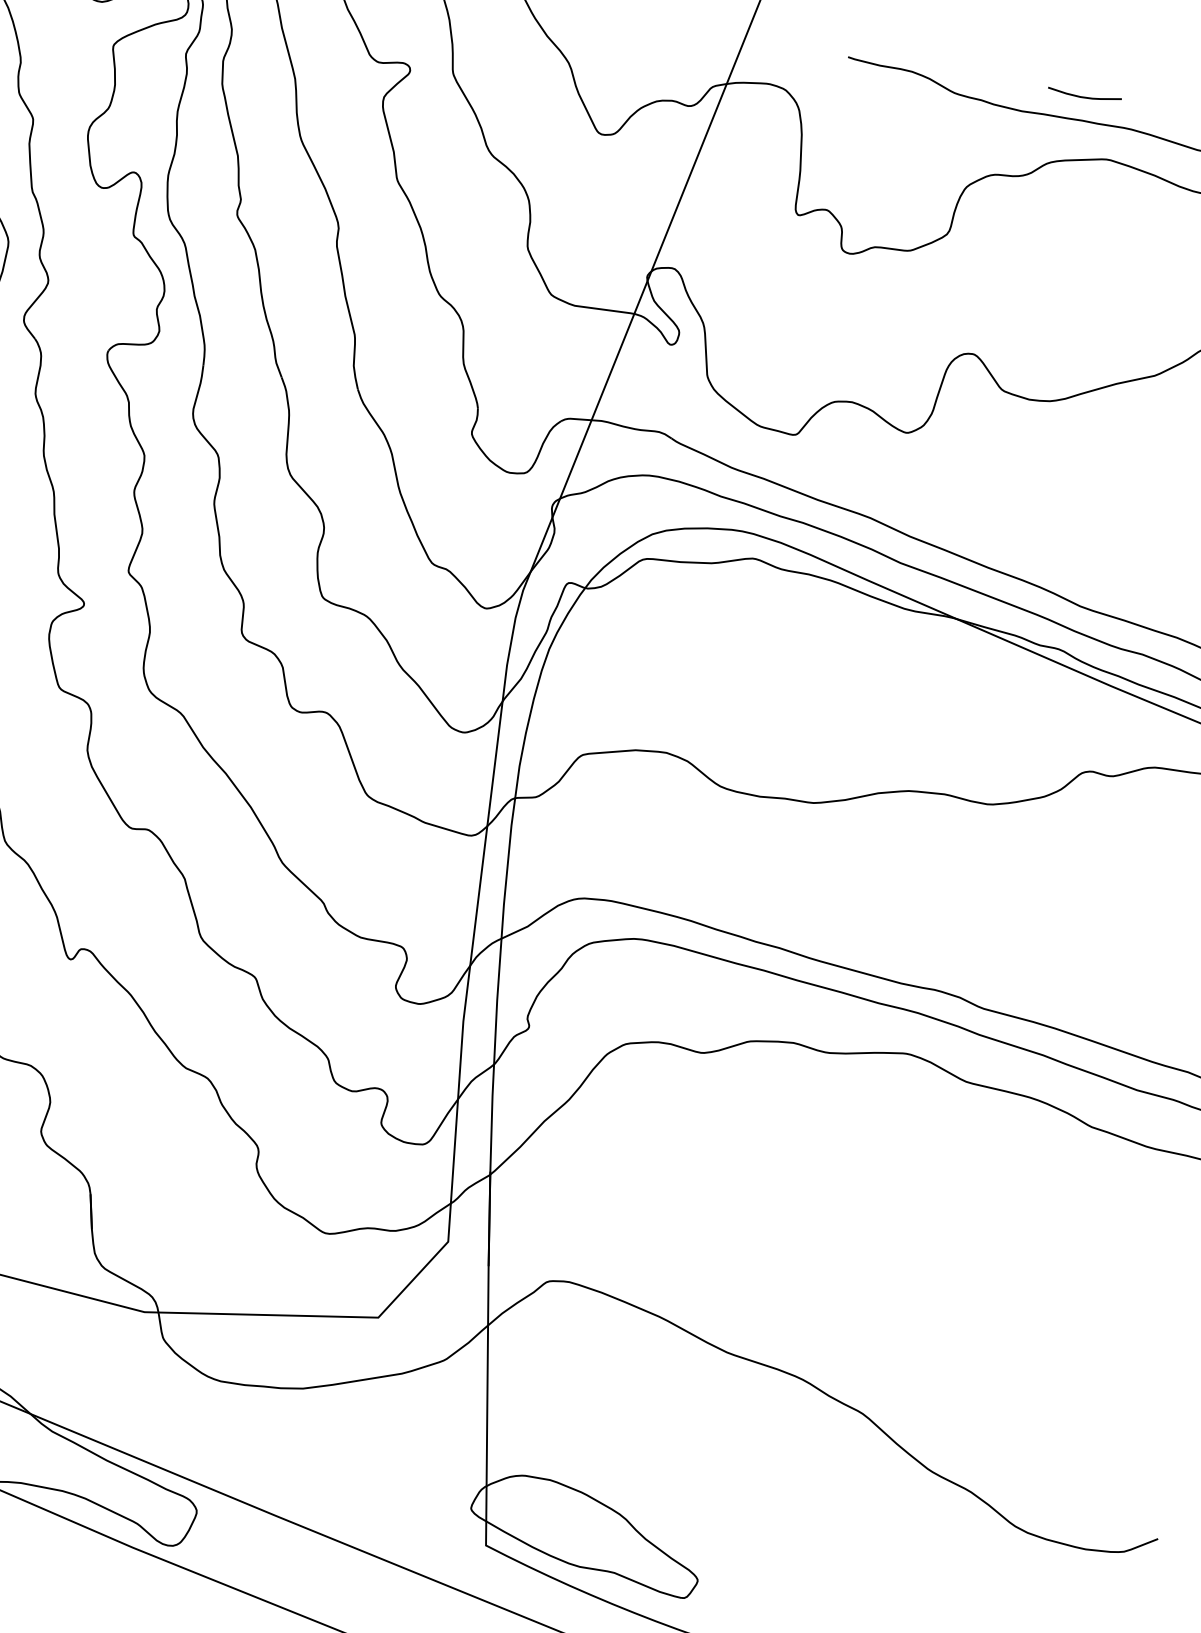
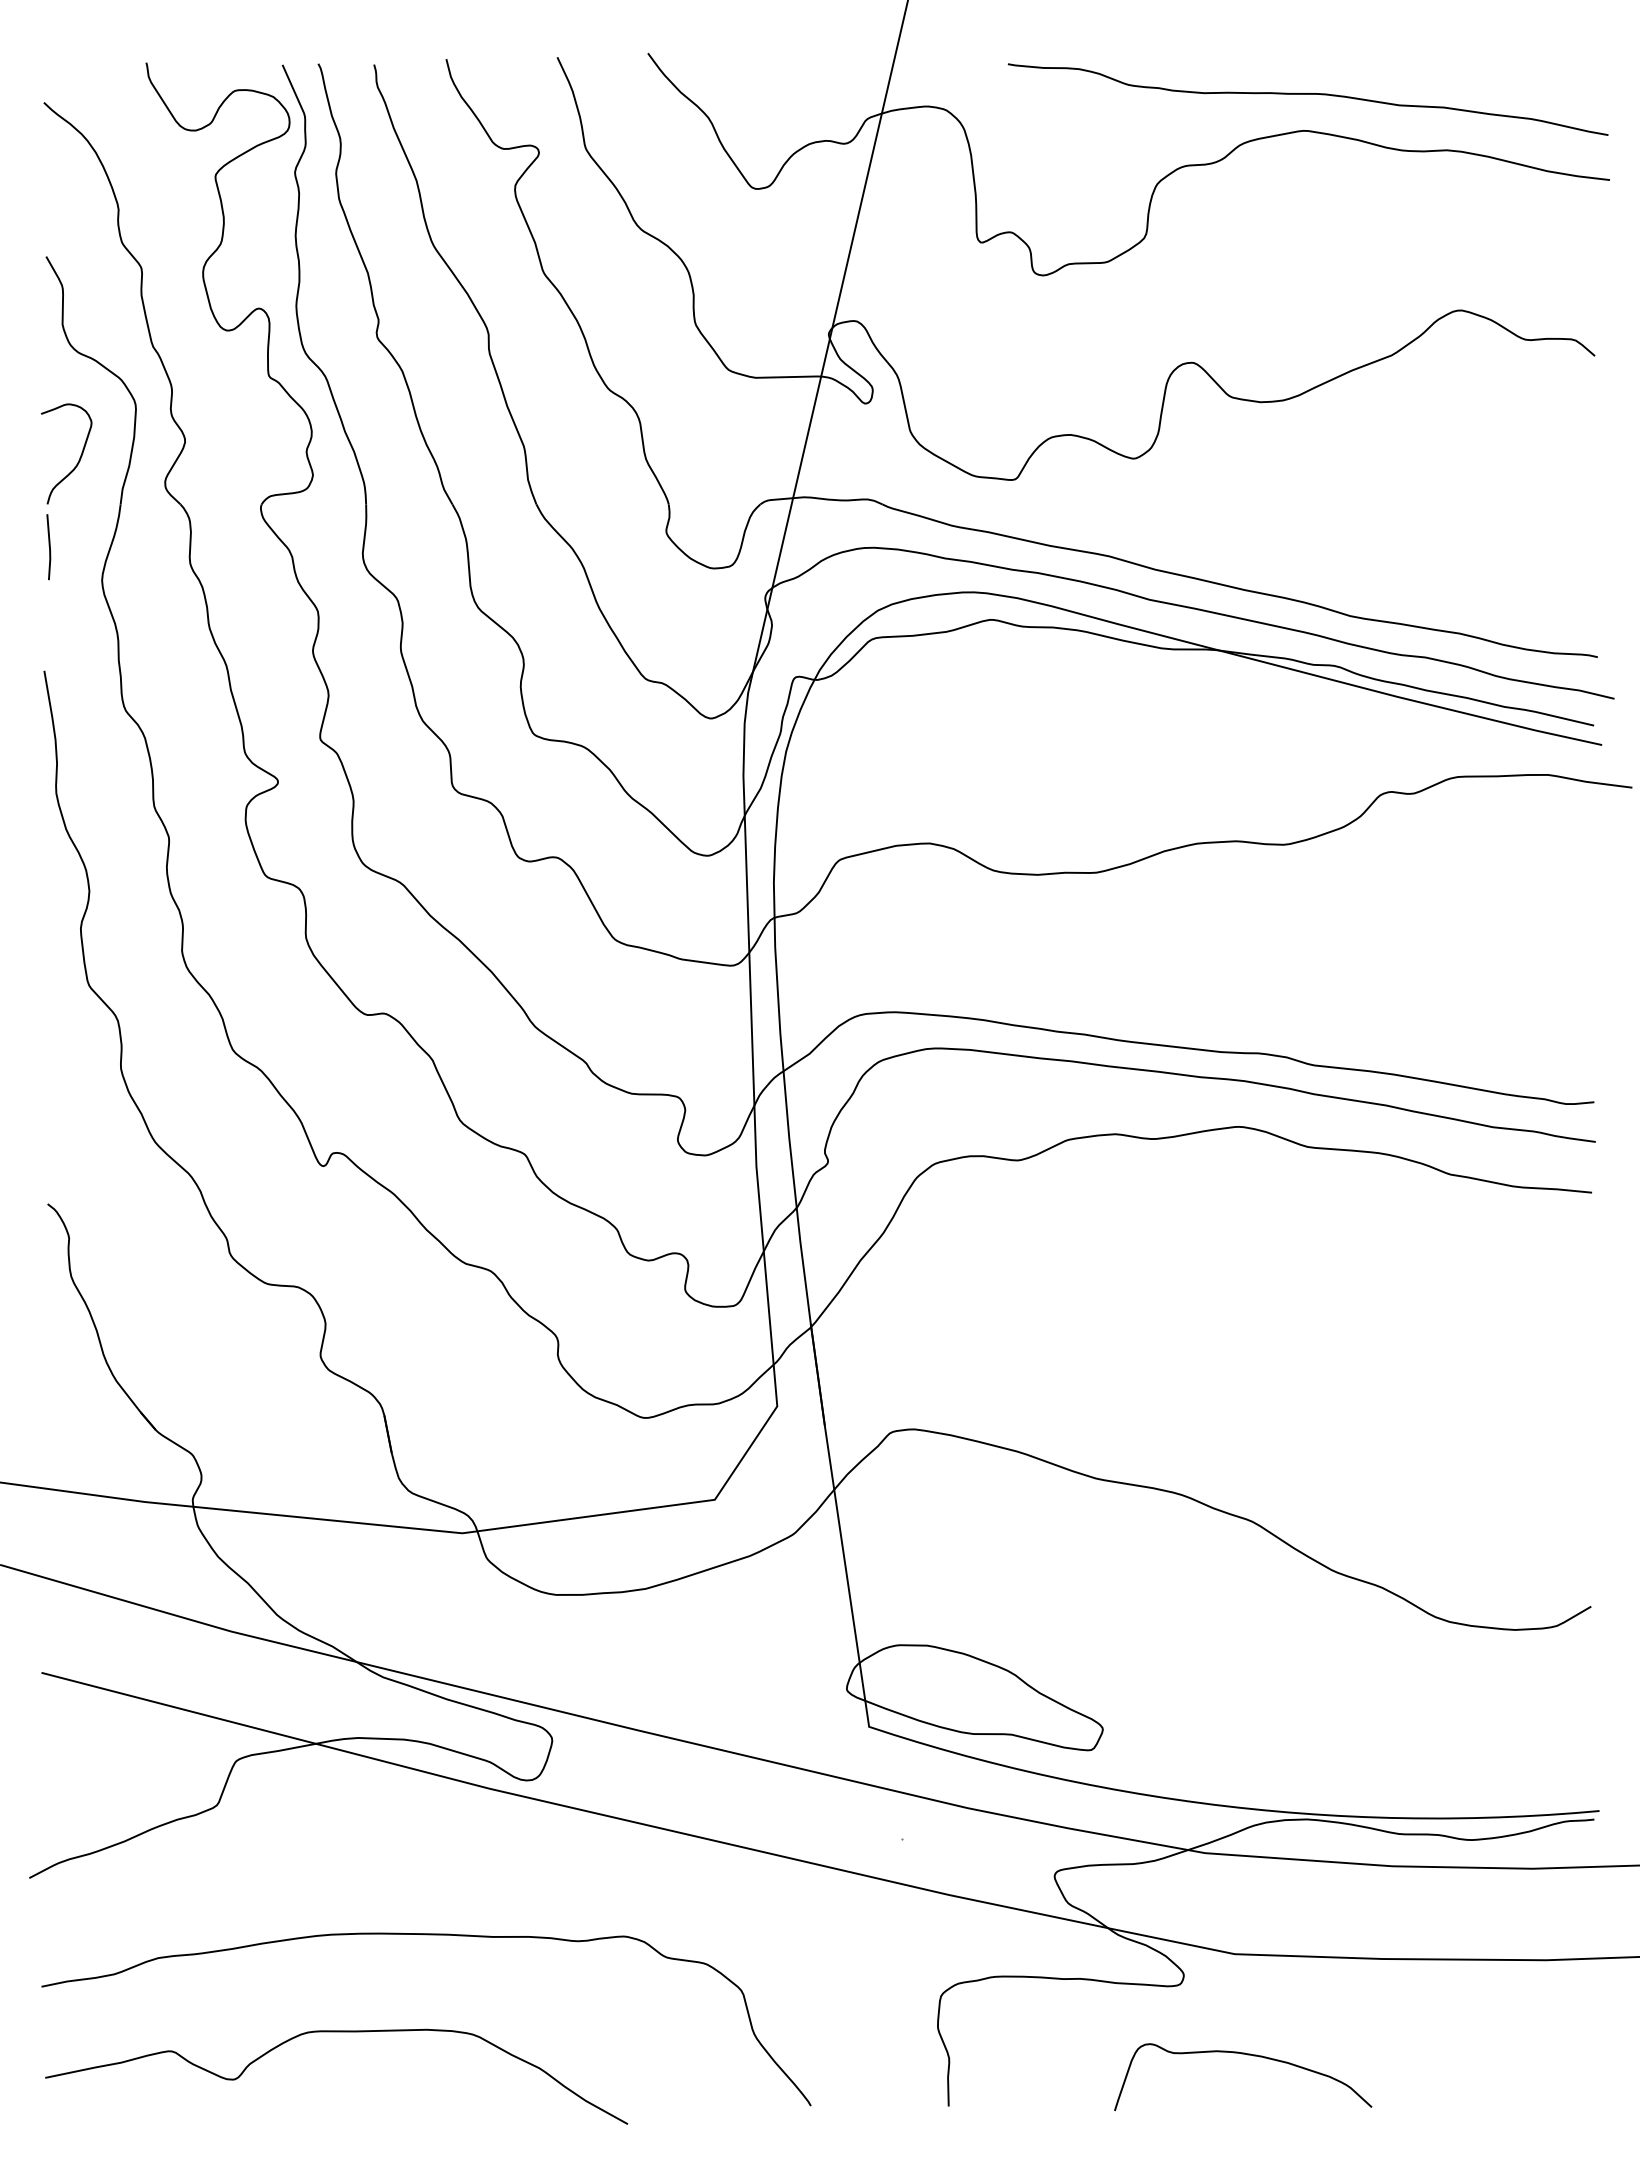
curve: (1083, 97) -> (1268, 67), removed

